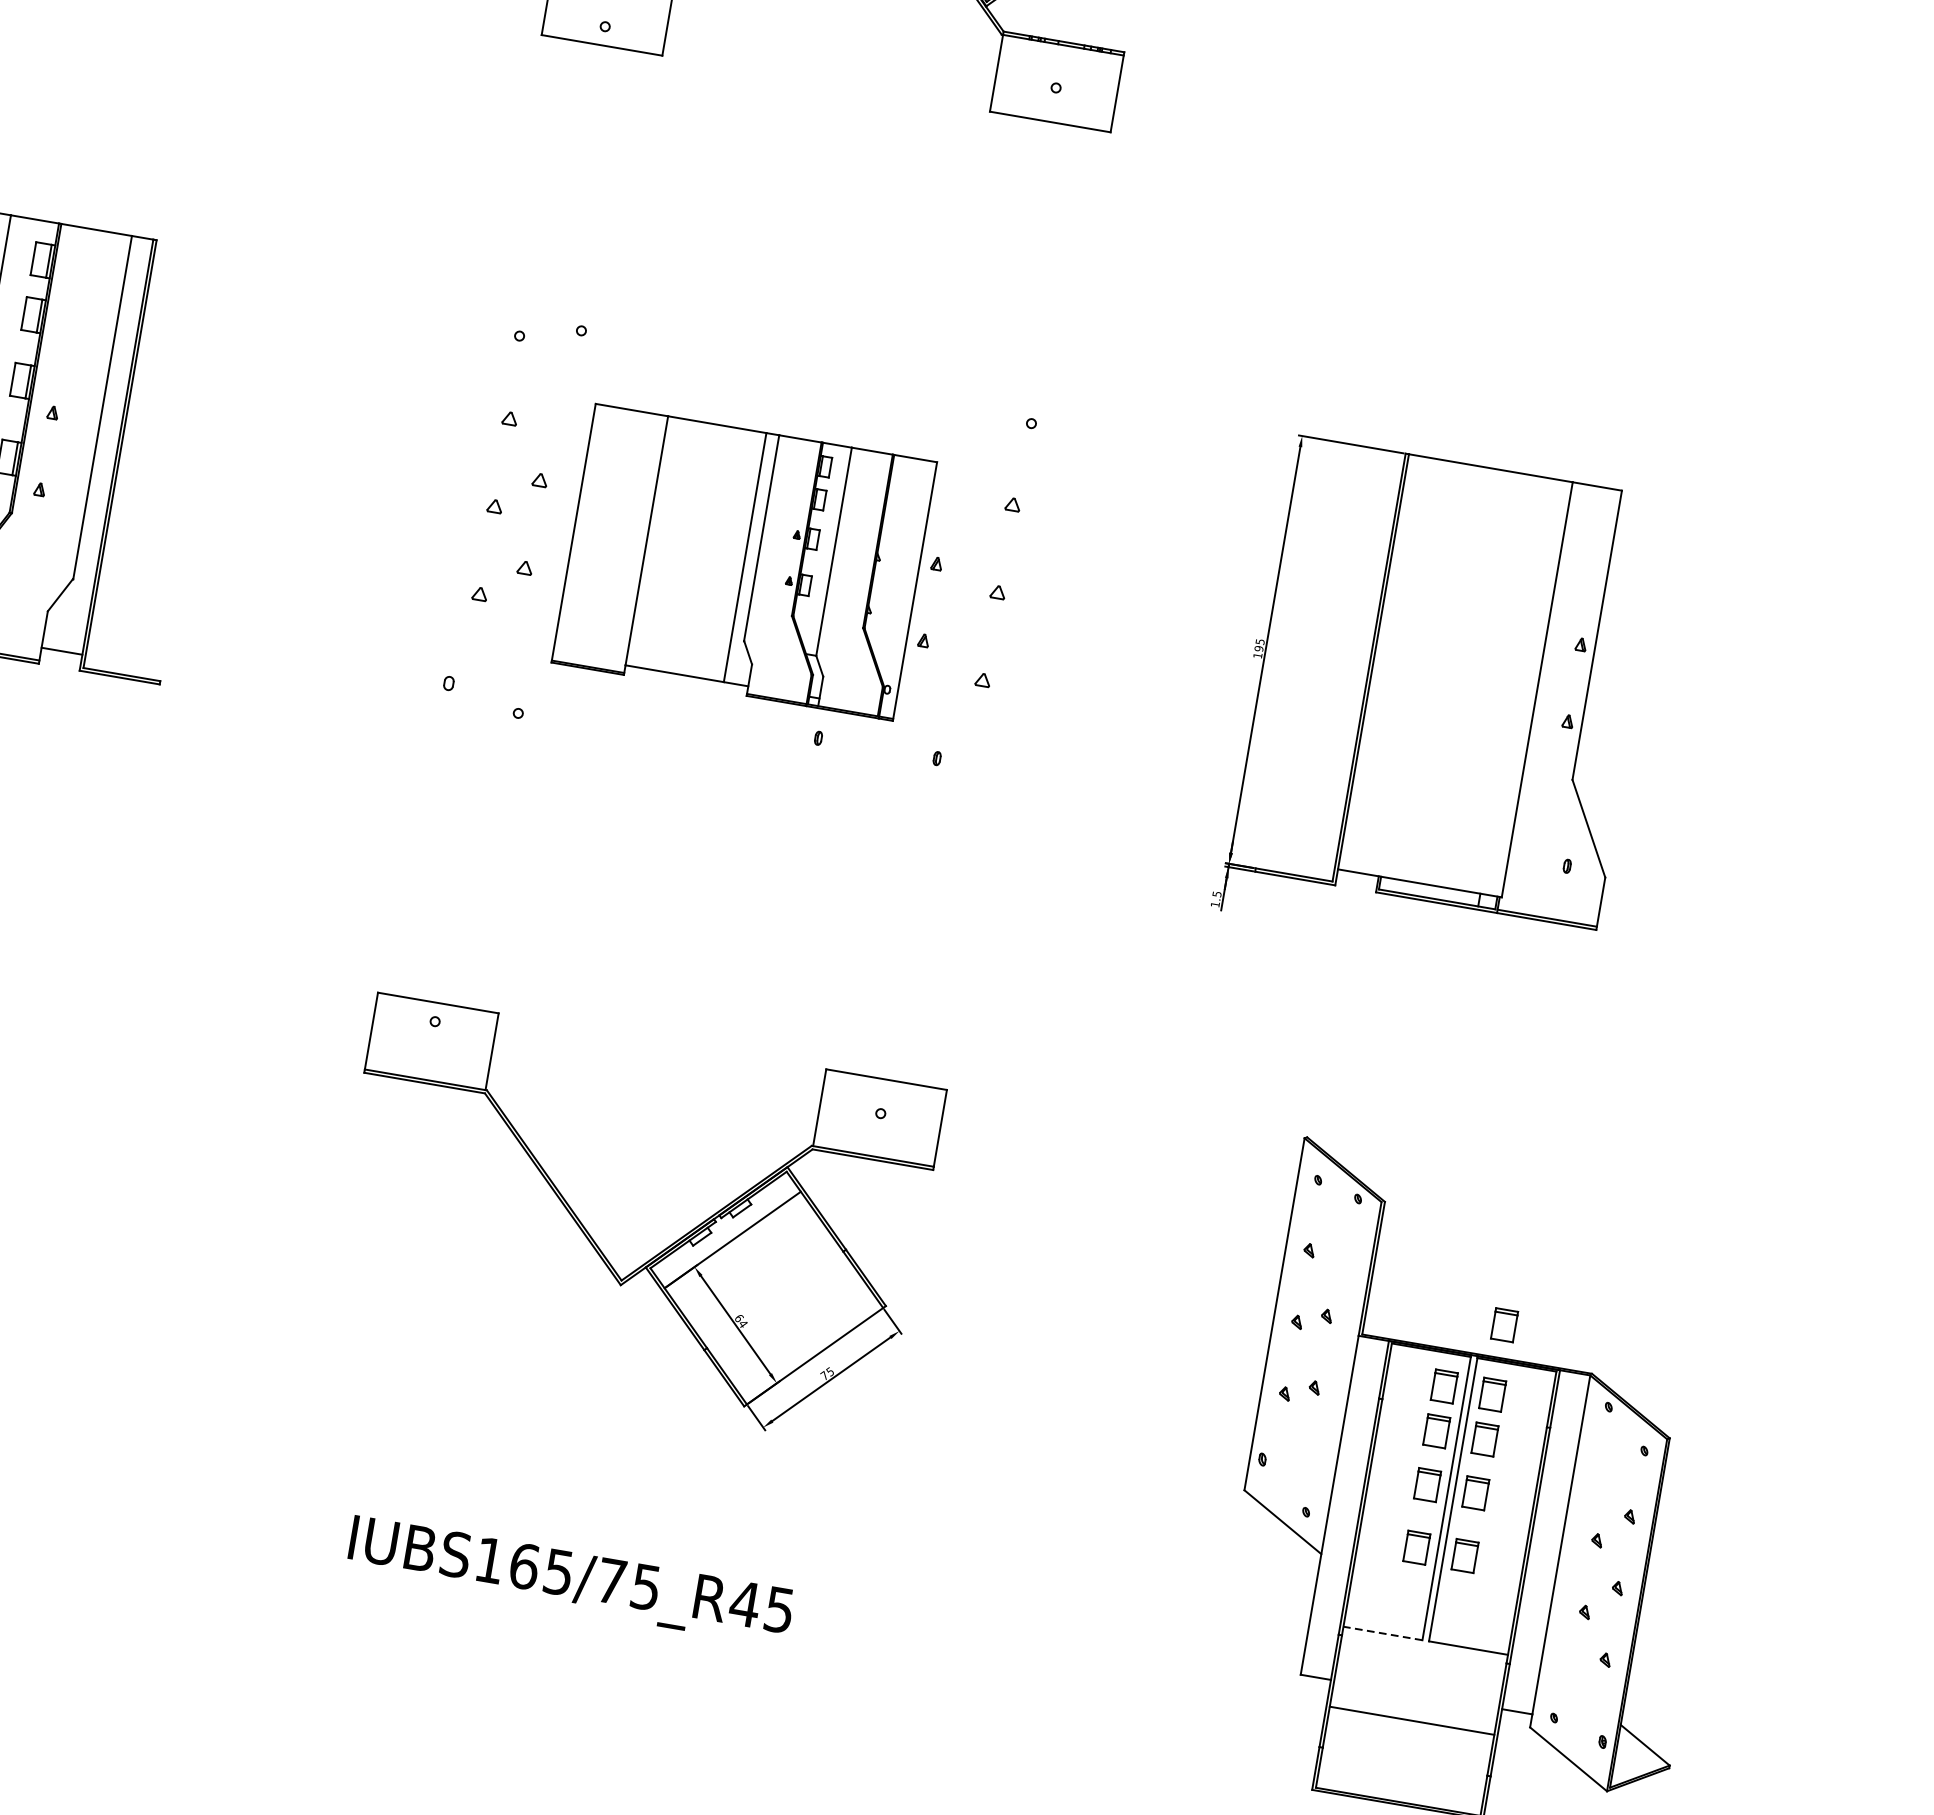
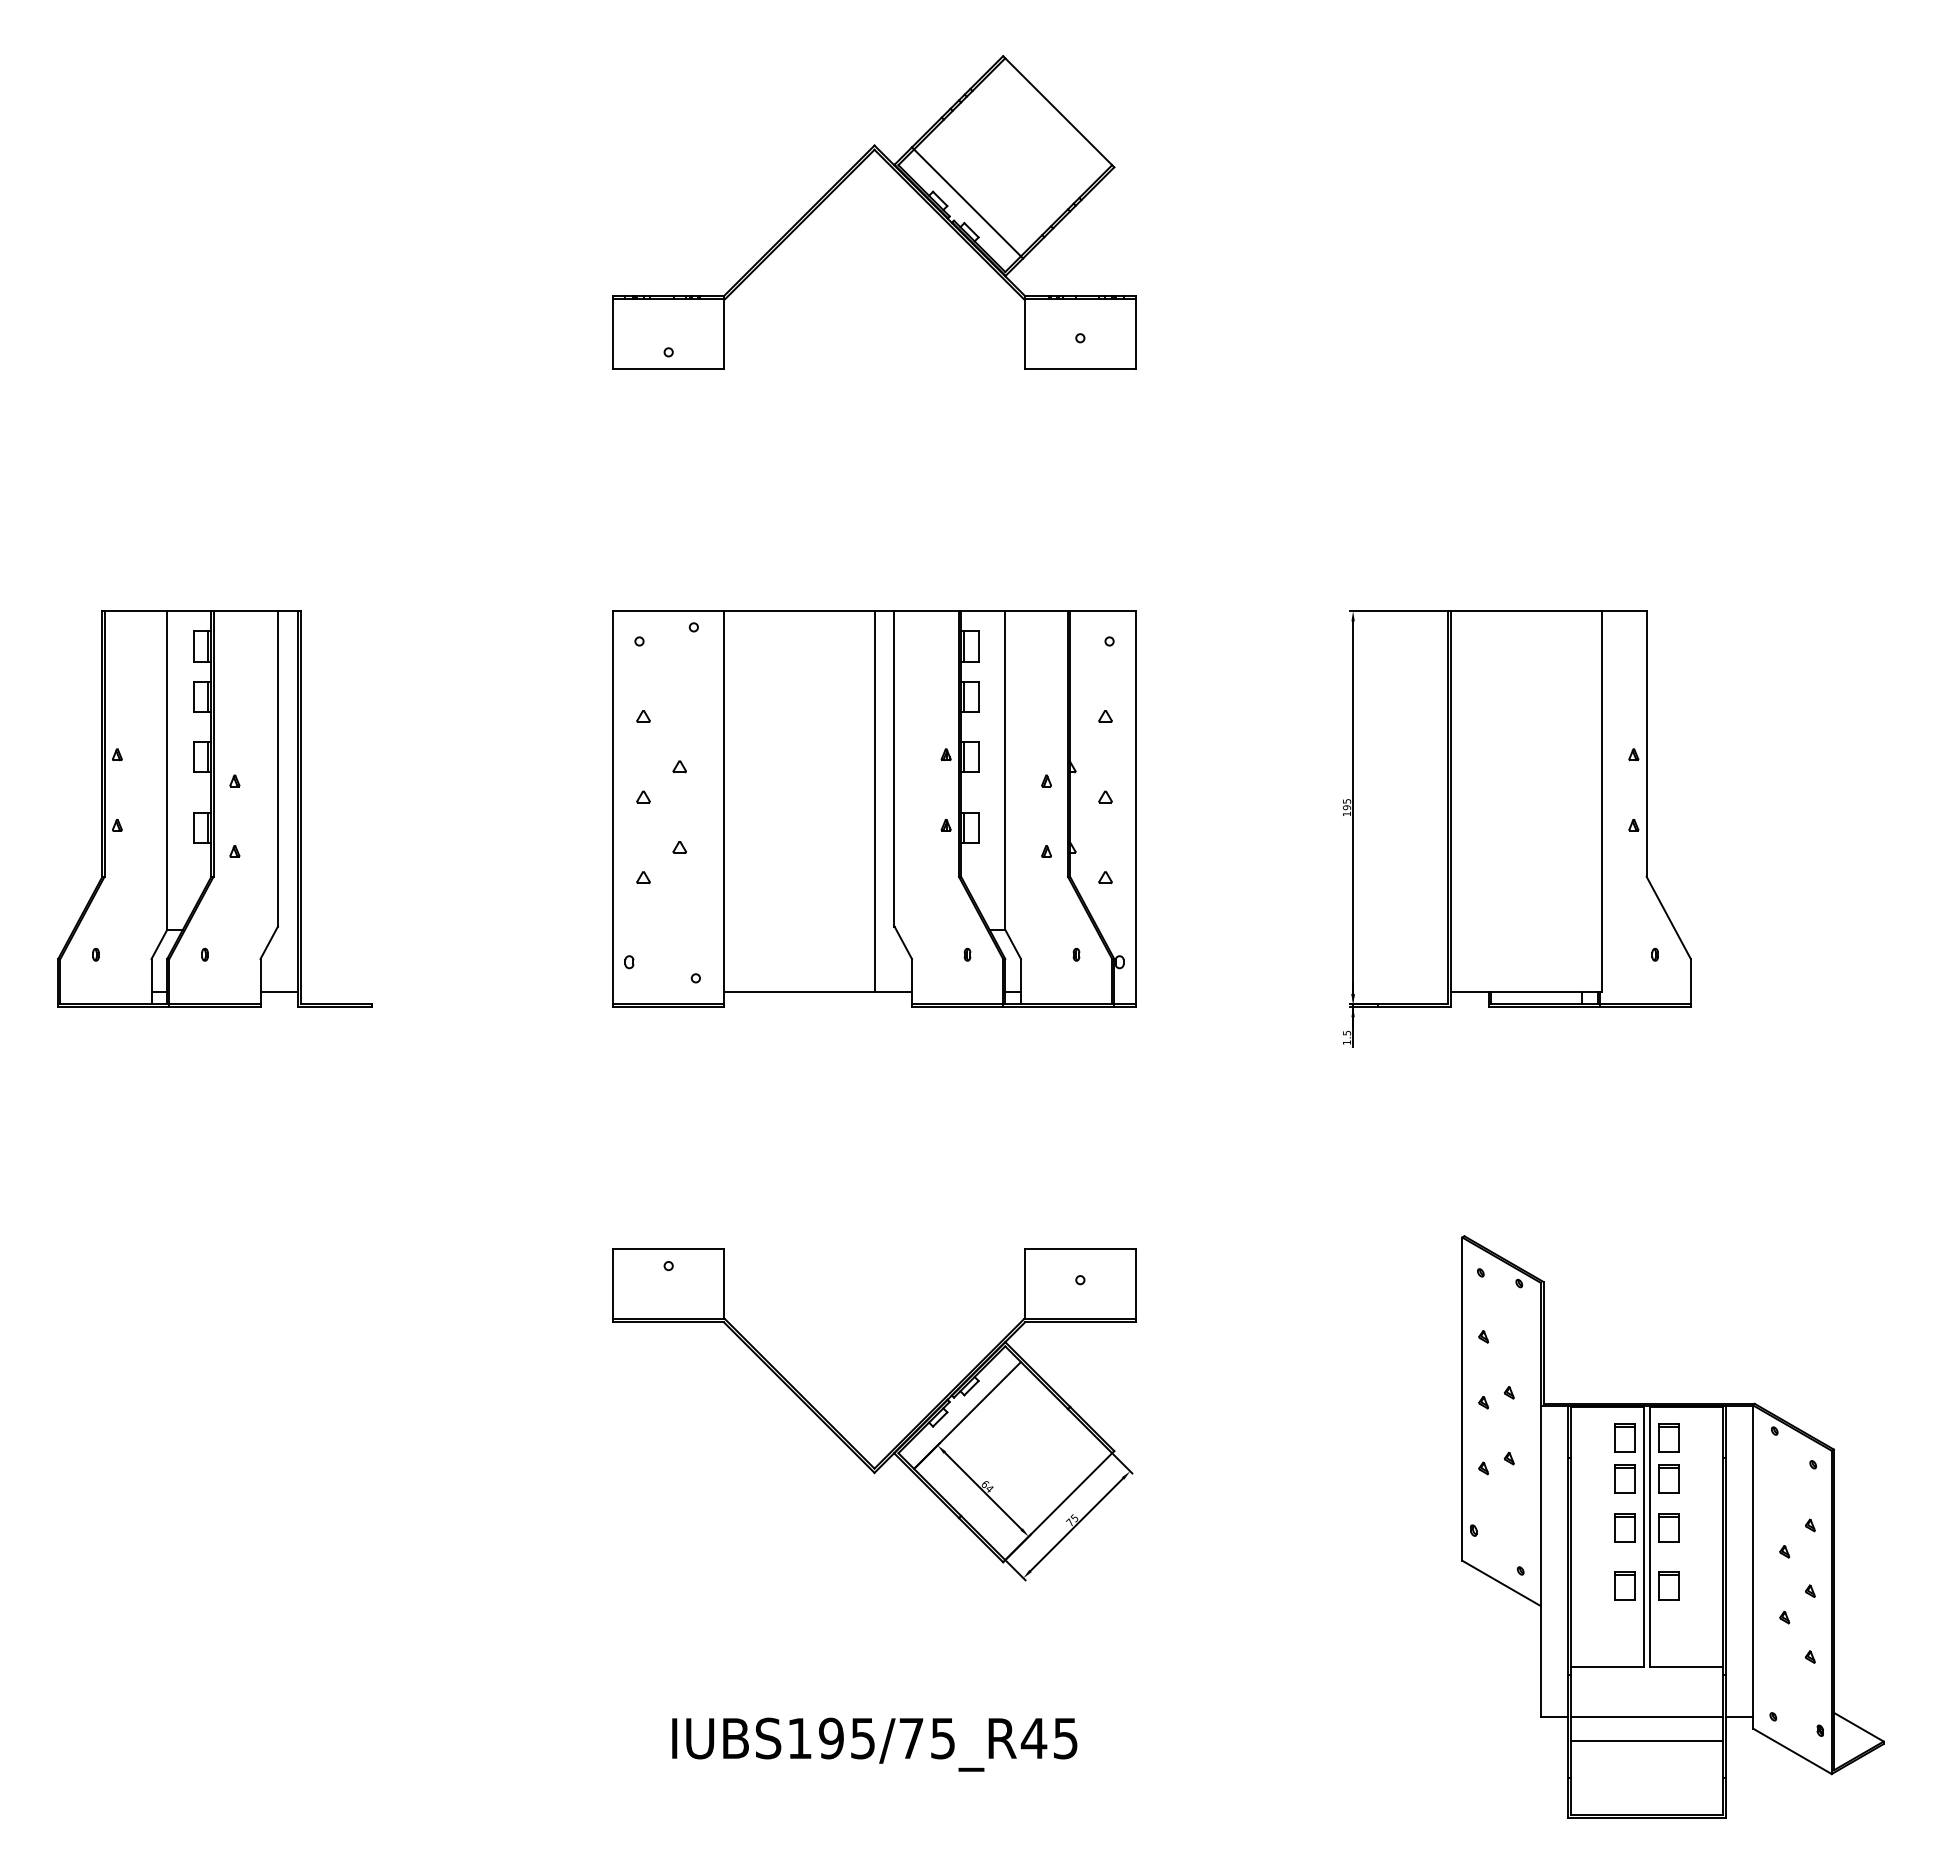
part: (744, 561) -> (874, 808), size x1.67
part: (1503, 1324) -> (1668, 1373), removed
text: (524, 1566) -> (831, 1738), IUBS165/75_R45 -> IUBS195/75_R45
line: (1382, 1633) -> (1607, 1667), dashed -> solid
line: (1416, 1694) -> (1646, 1716), added

